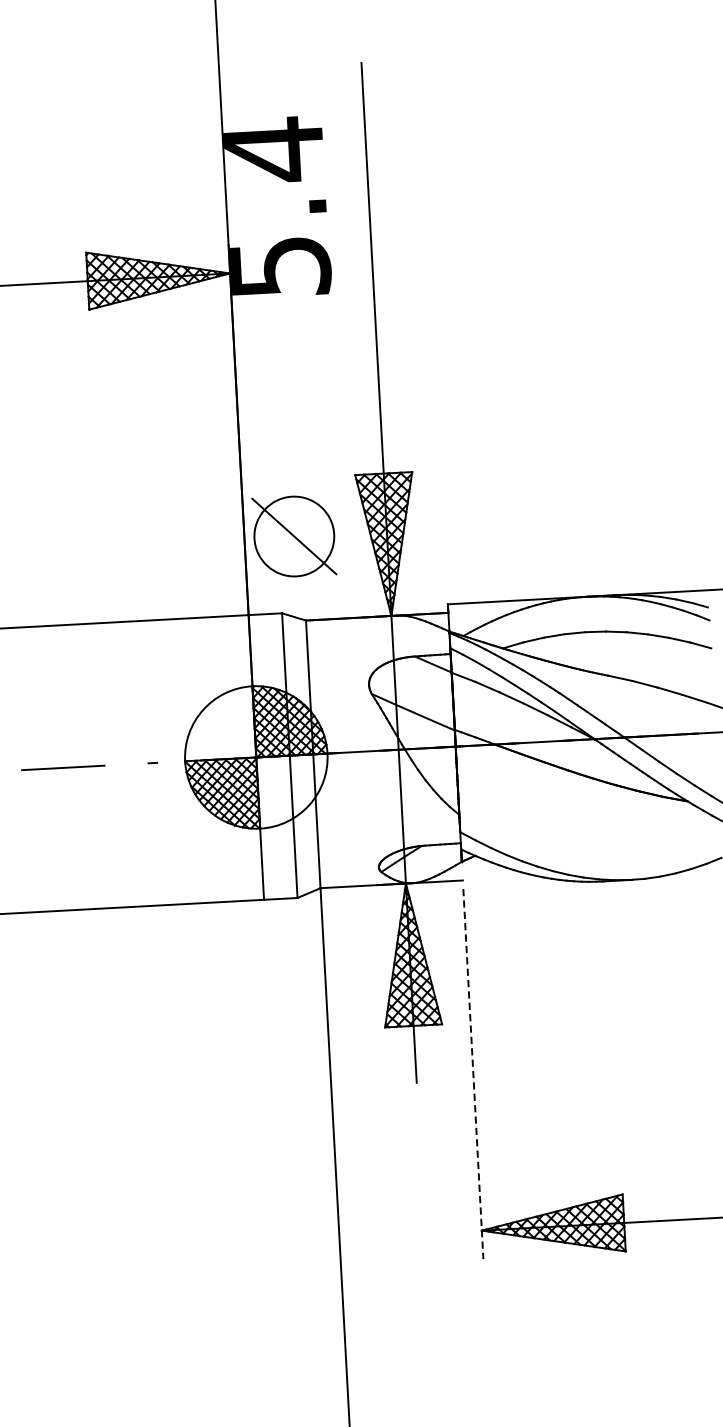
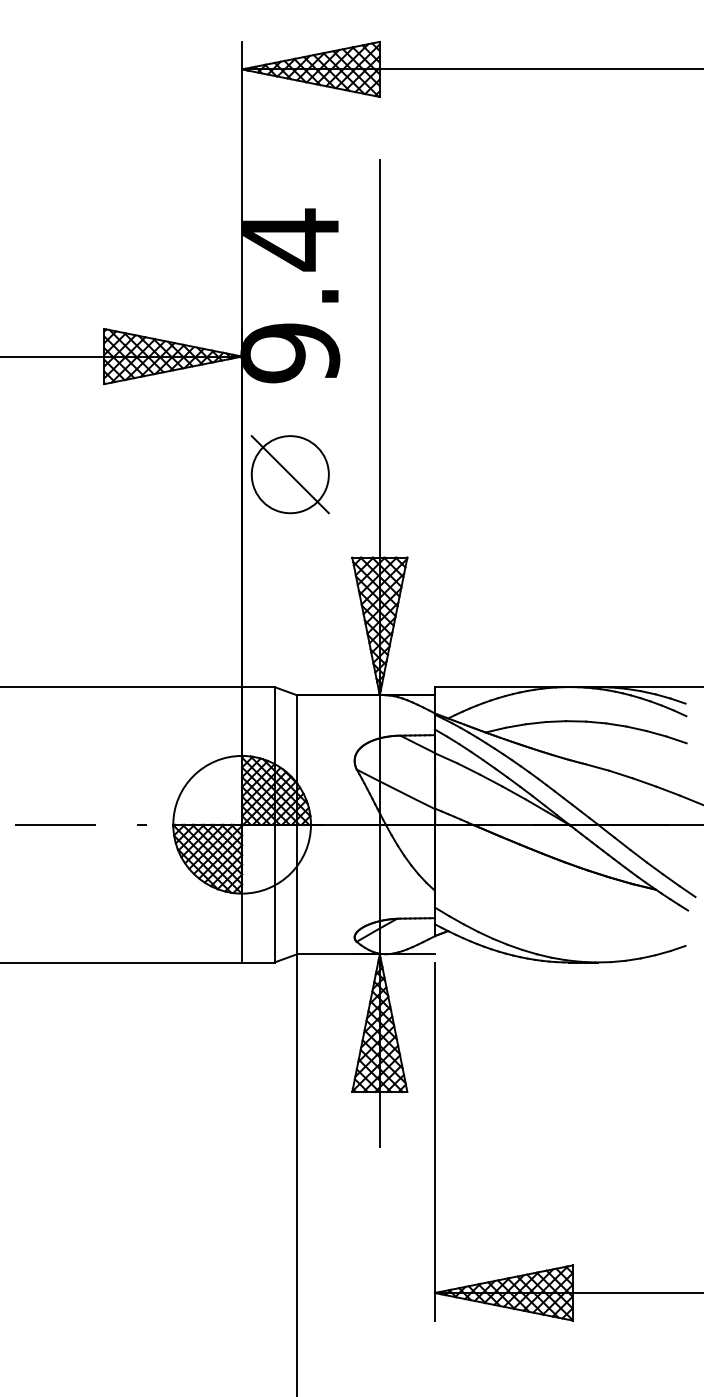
text: (279, 267) -> (290, 353), 5.4 -> 9.4
part: (293, 536) -> (289, 474), moved
line: (472, 1075) -> (434, 1142), dashed -> solid

